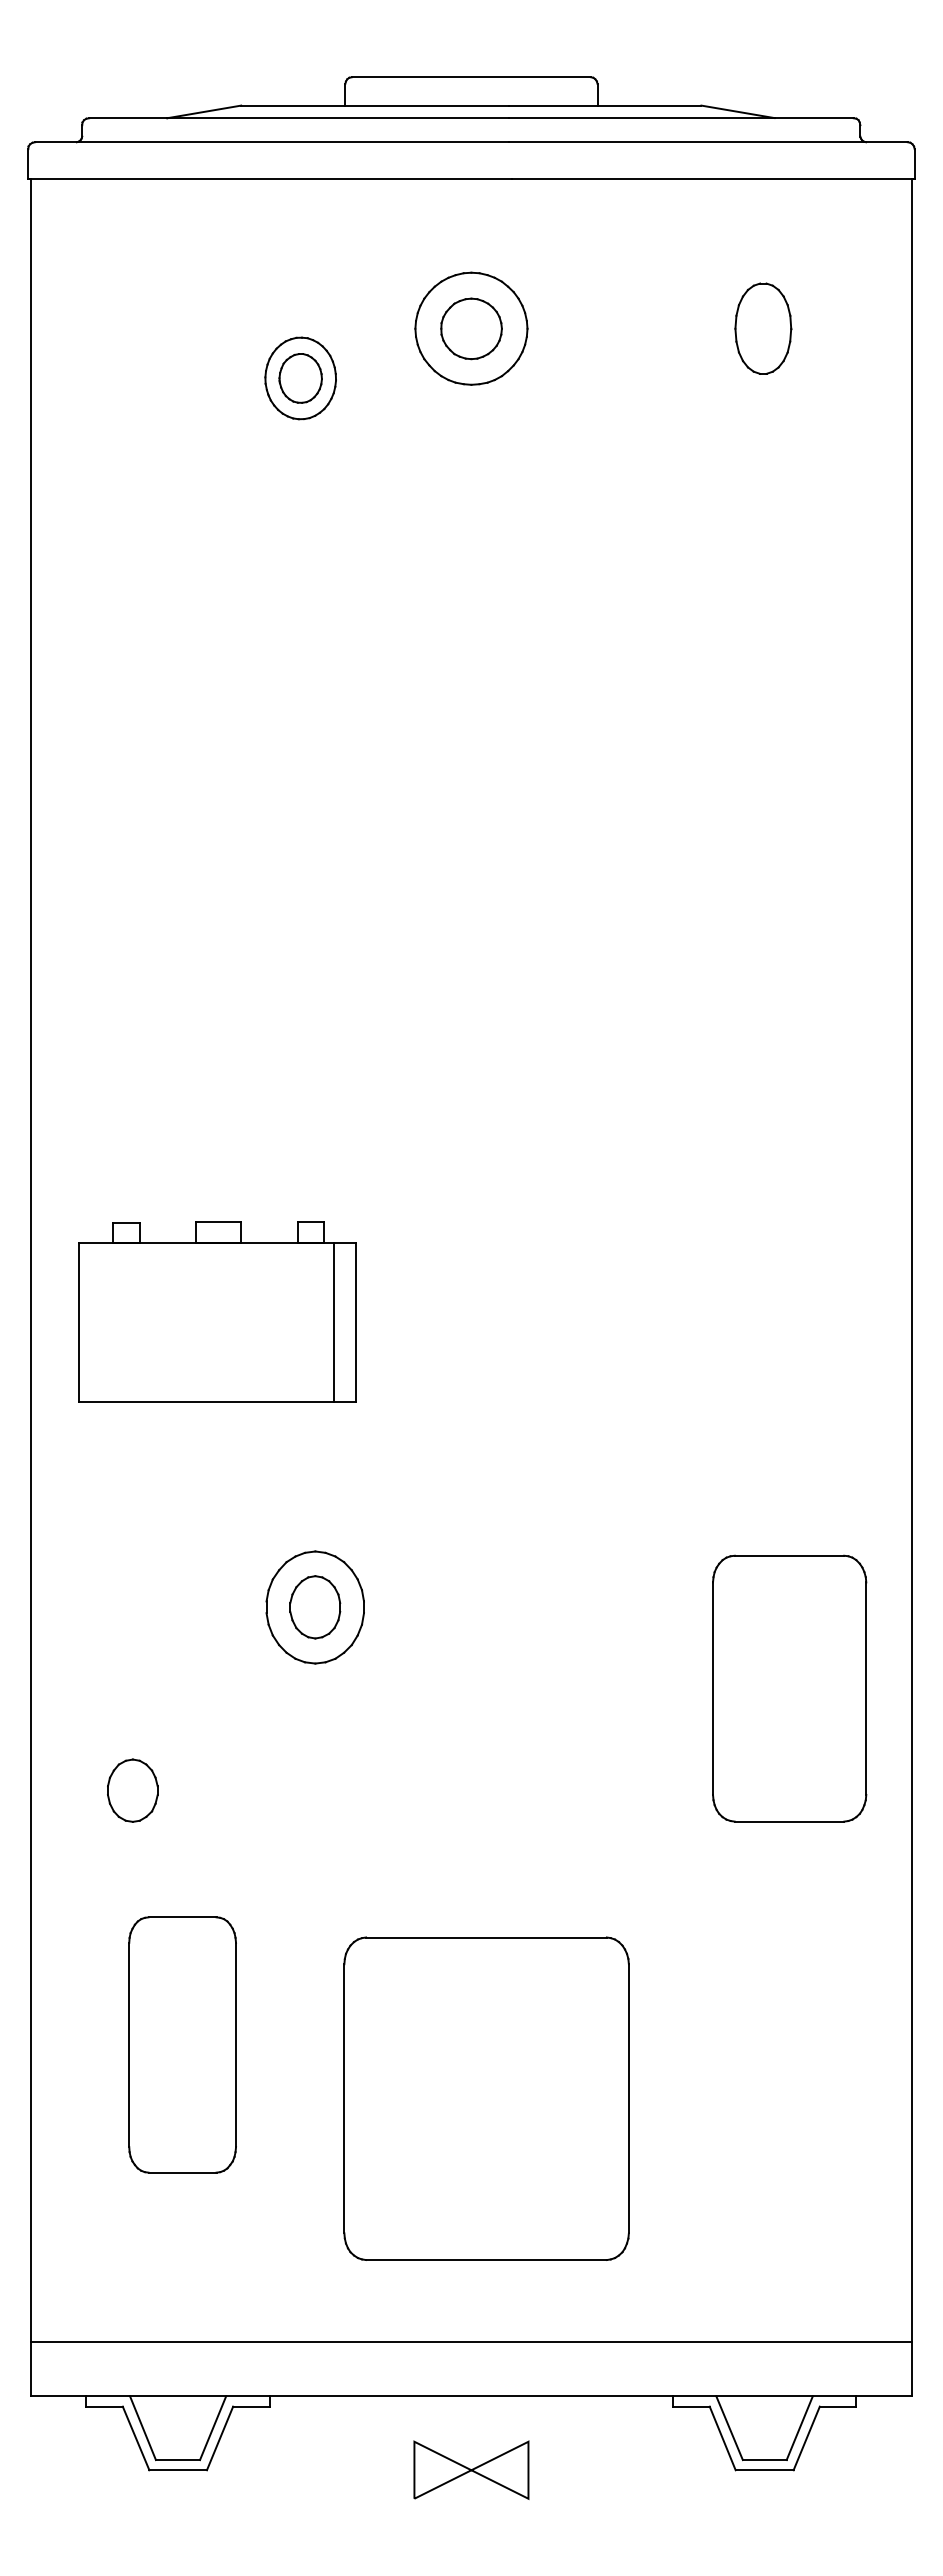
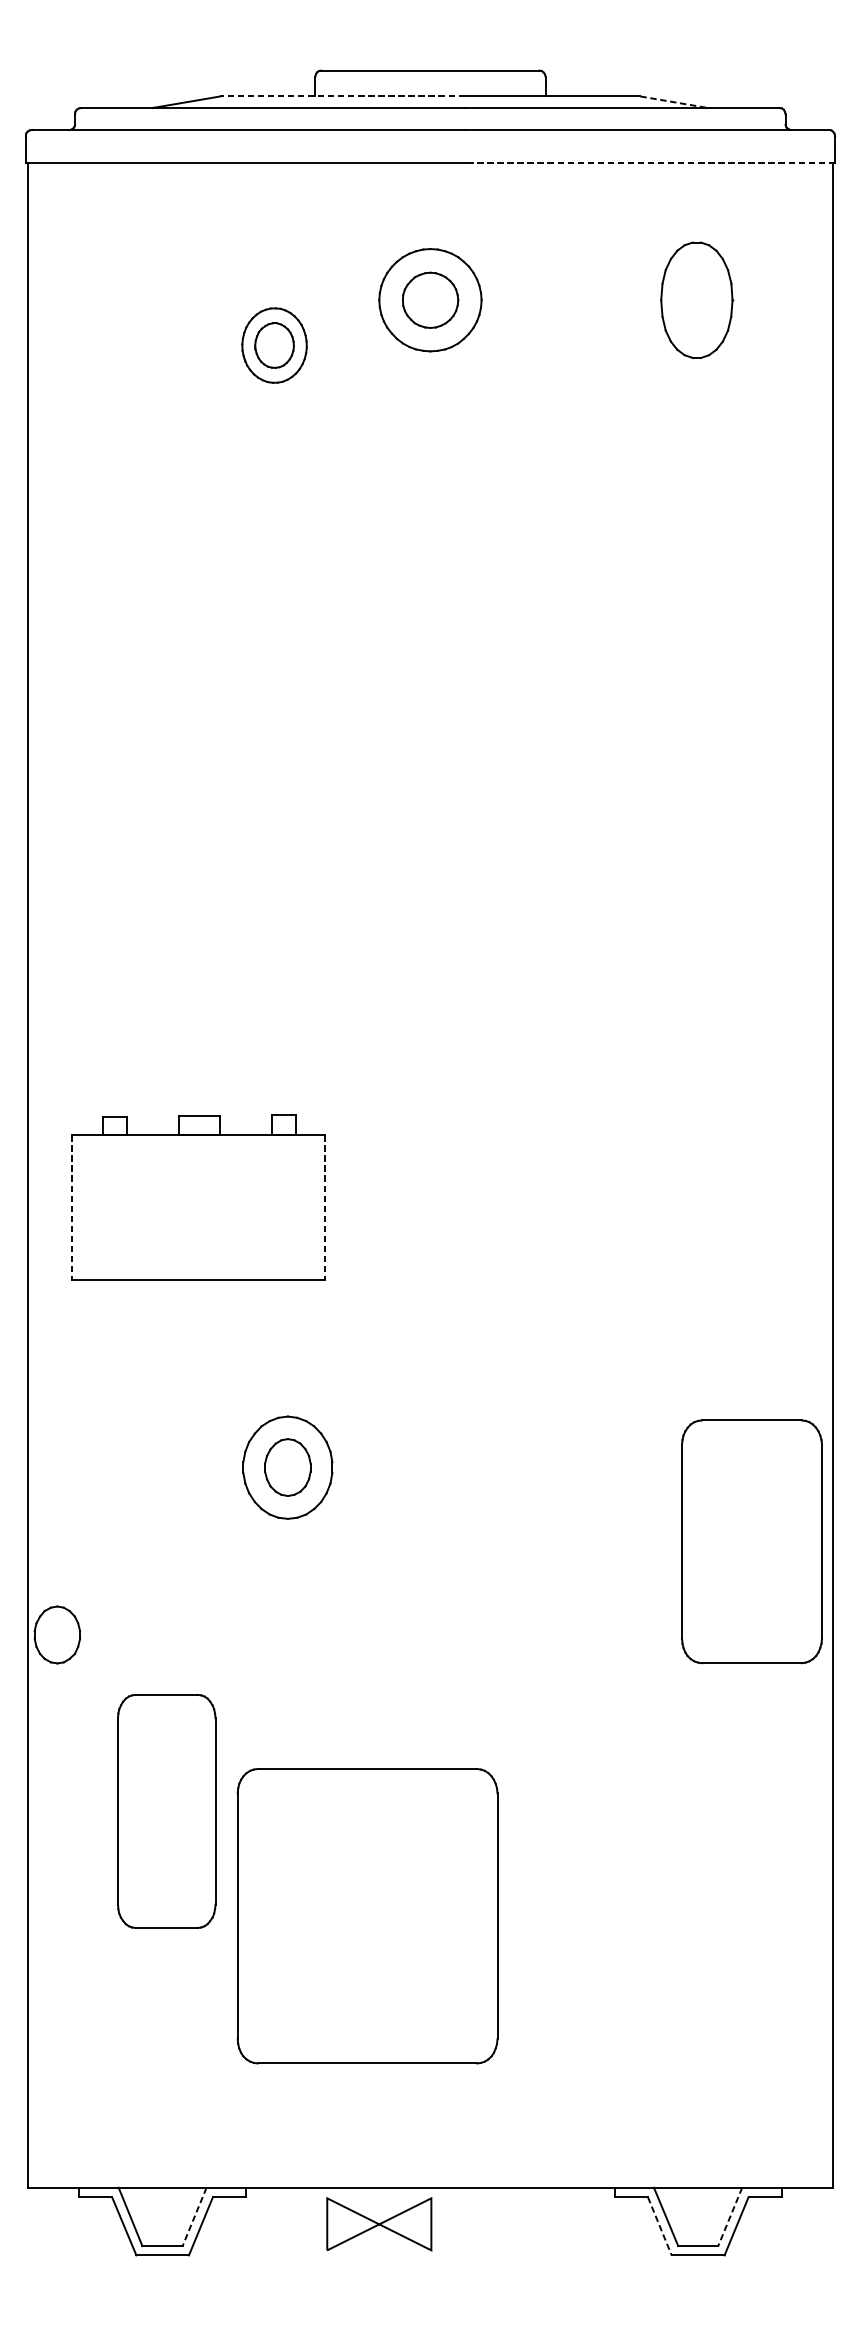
line: (374, 105) -> (341, 96), solid -> dashed
line: (738, 111) -> (674, 101), solid -> dashed
line: (712, 178) -> (650, 163), solid -> dashed
part: (763, 328) -> (697, 299), size x1.4
line: (333, 1322) -> (304, 1207), removed
line: (78, 1323) -> (71, 1208), solid -> dashed
line: (356, 1323) -> (325, 1208), solid -> dashed
part: (789, 1688) -> (751, 1541), moved
part: (132, 1790) -> (57, 1634), moved
part: (182, 2044) -> (166, 1810), moved
part: (486, 2098) -> (367, 1915), moved
line: (471, 2341) -> (430, 2137), removed
line: (213, 2428) -> (194, 2217), solid -> dashed
line: (799, 2428) -> (729, 2217), solid -> dashed
line: (722, 2438) -> (659, 2226), solid -> dashed
part: (471, 2469) -> (379, 2223), moved

